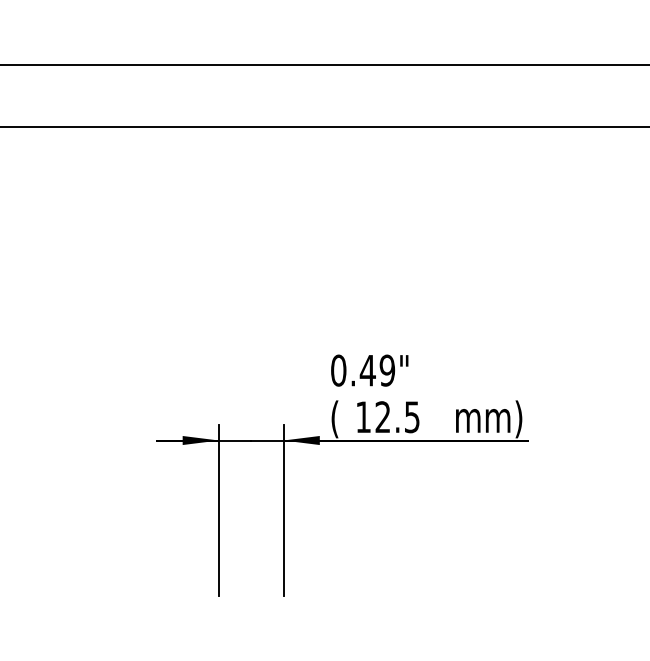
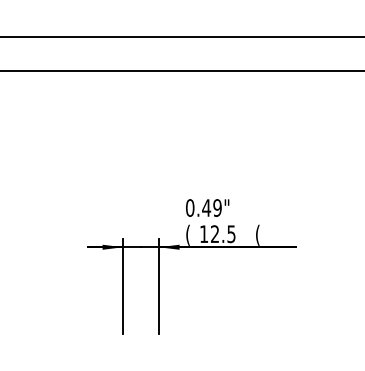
text: (488, 417) -> (274, 234), mm) -> (

